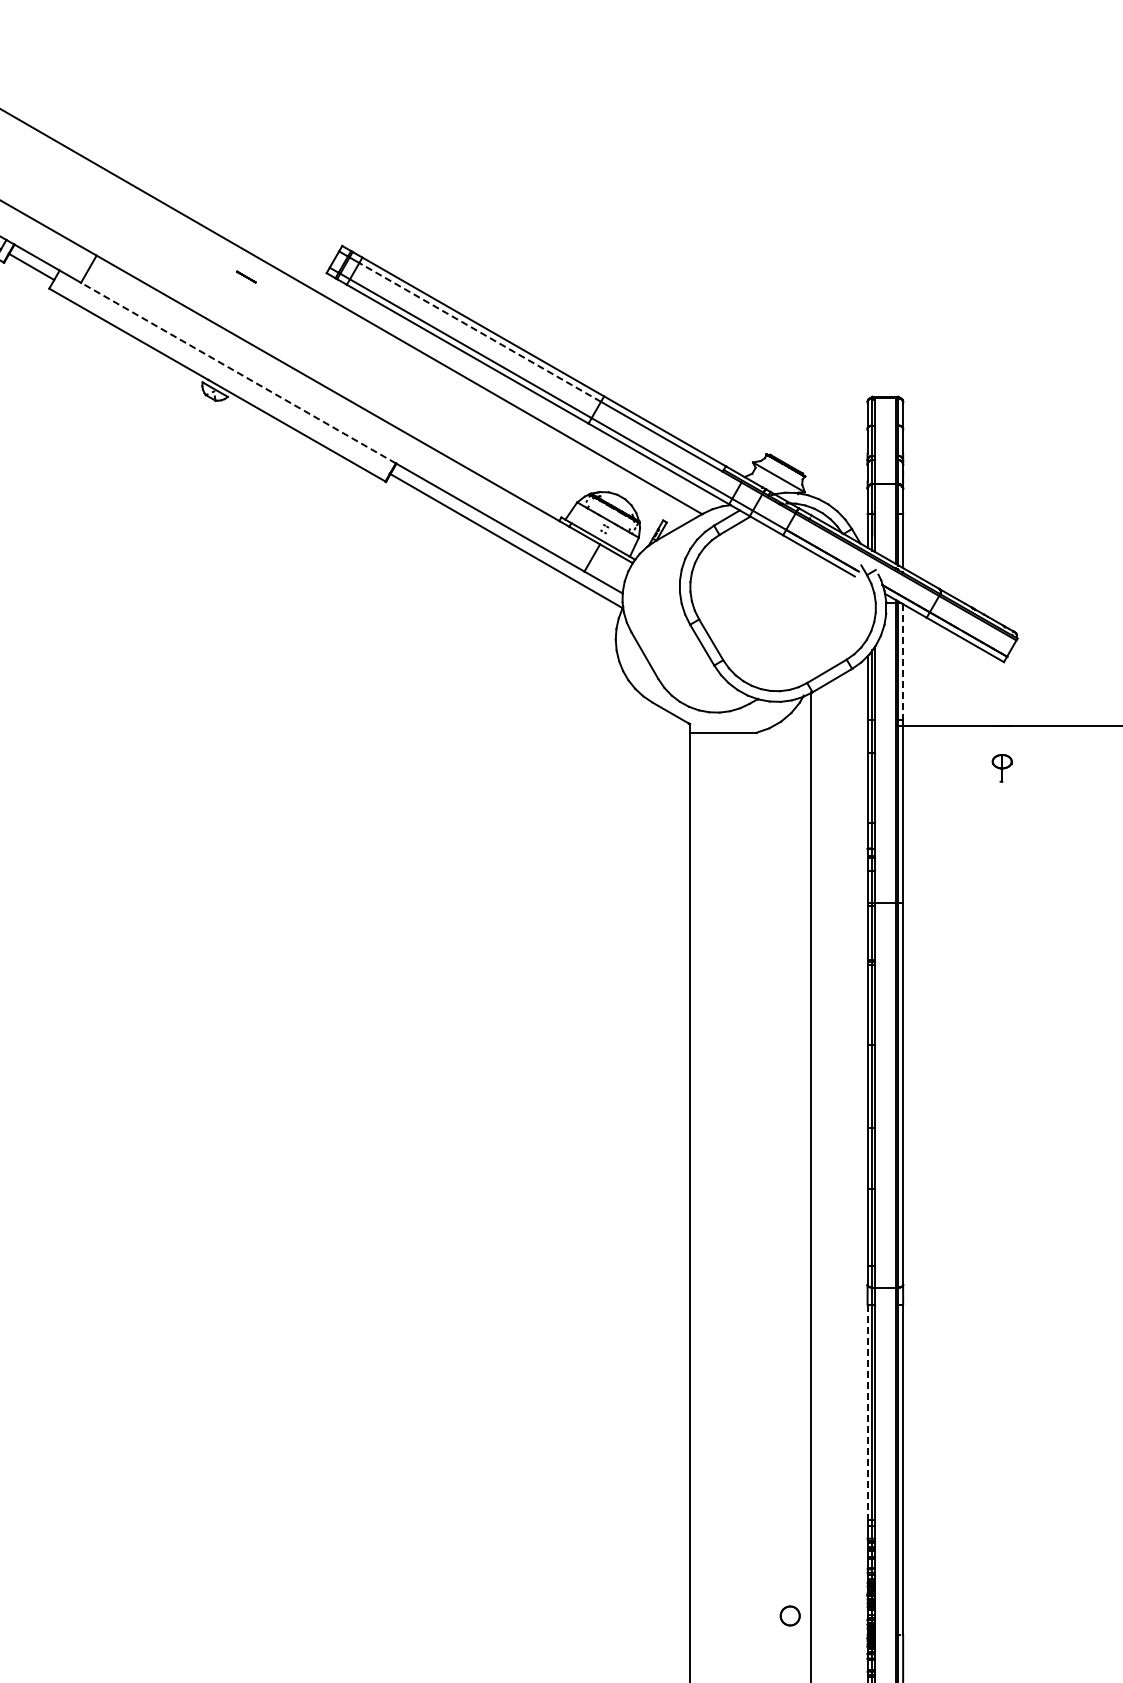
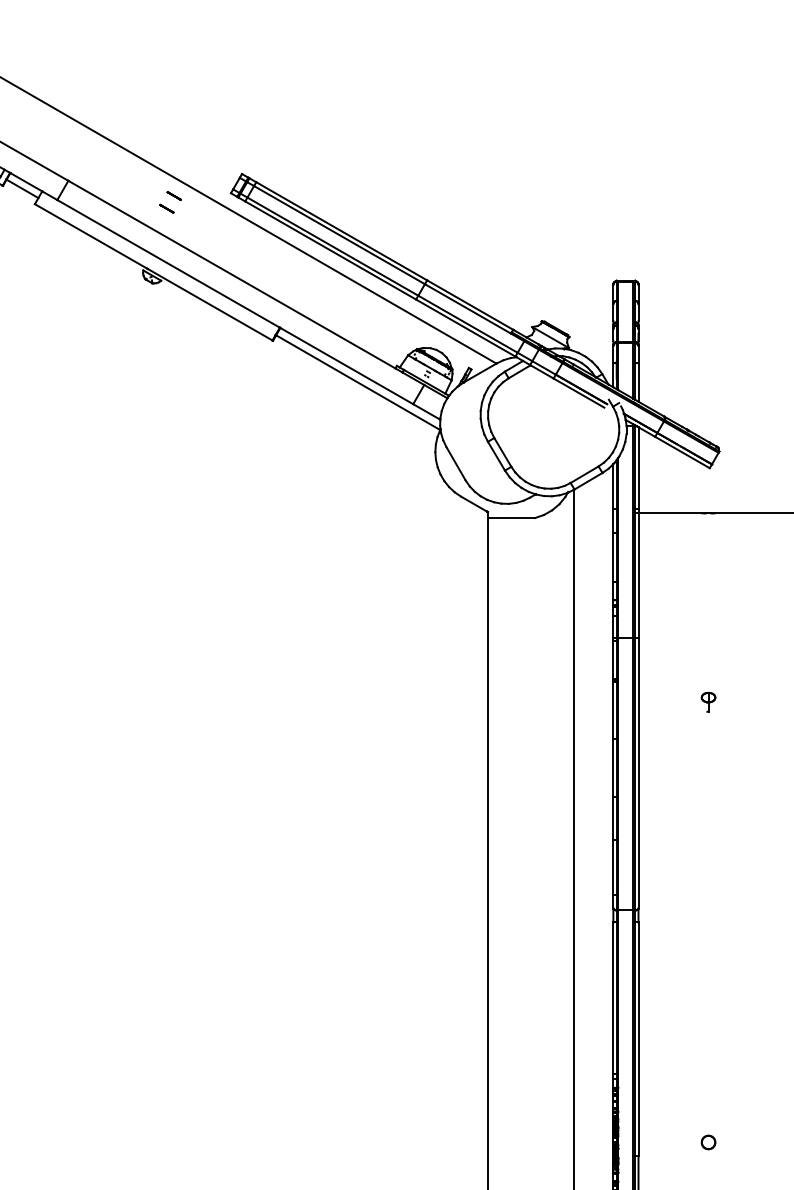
line: (235, 294) -> (166, 208), added
line: (479, 332) -> (339, 235), dashed -> solid
line: (238, 372) -> (168, 263), dashed -> solid
line: (903, 662) -> (638, 468), dashed -> solid
part: (1001, 768) -> (708, 702), moved
line: (867, 1412) -> (613, 998), dashed -> solid
part: (789, 1615) -> (708, 1142), moved

